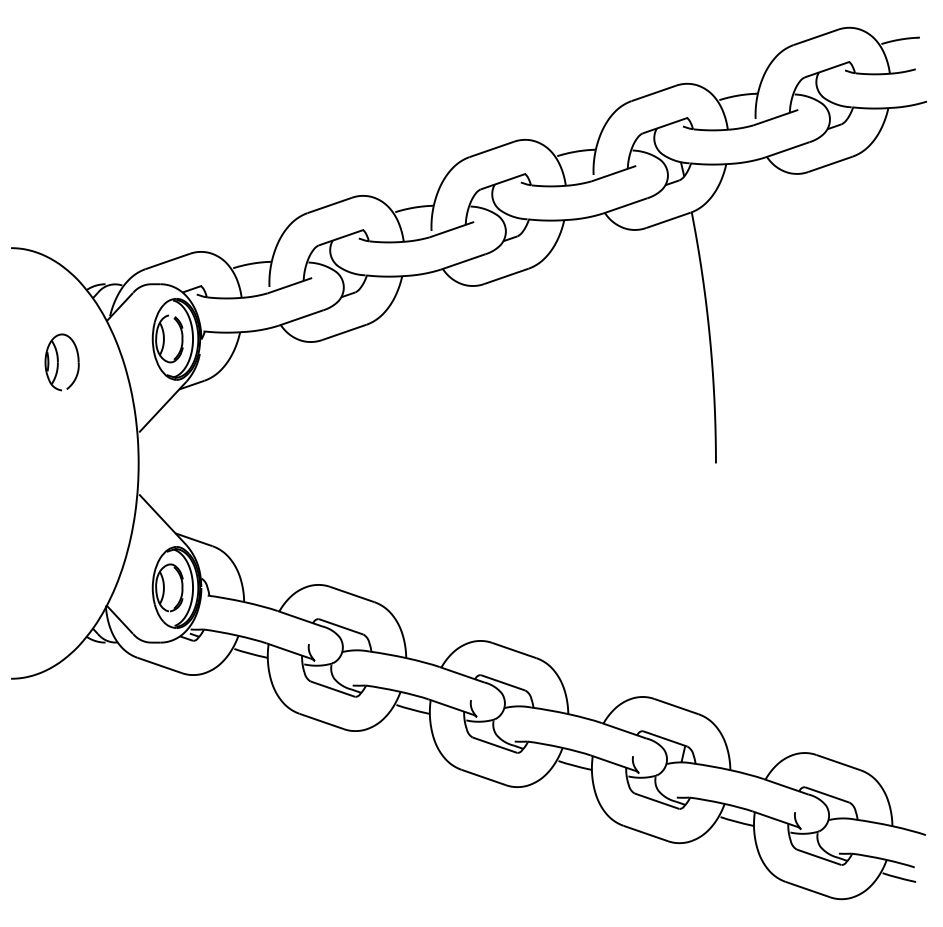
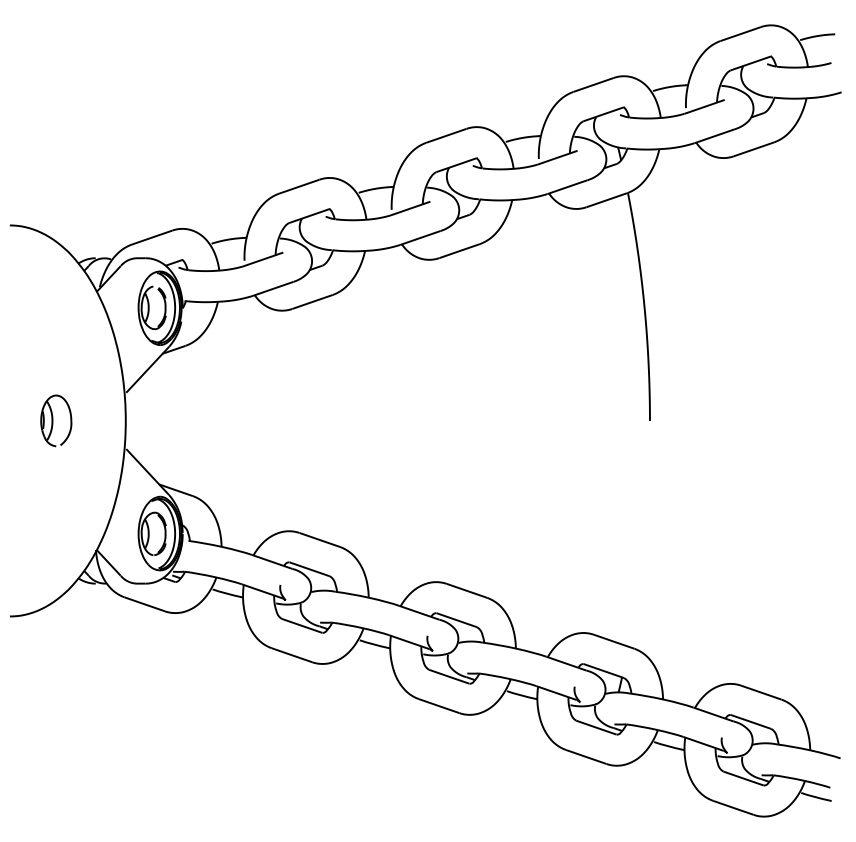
part: (61, 362) -> (55, 421), moved

